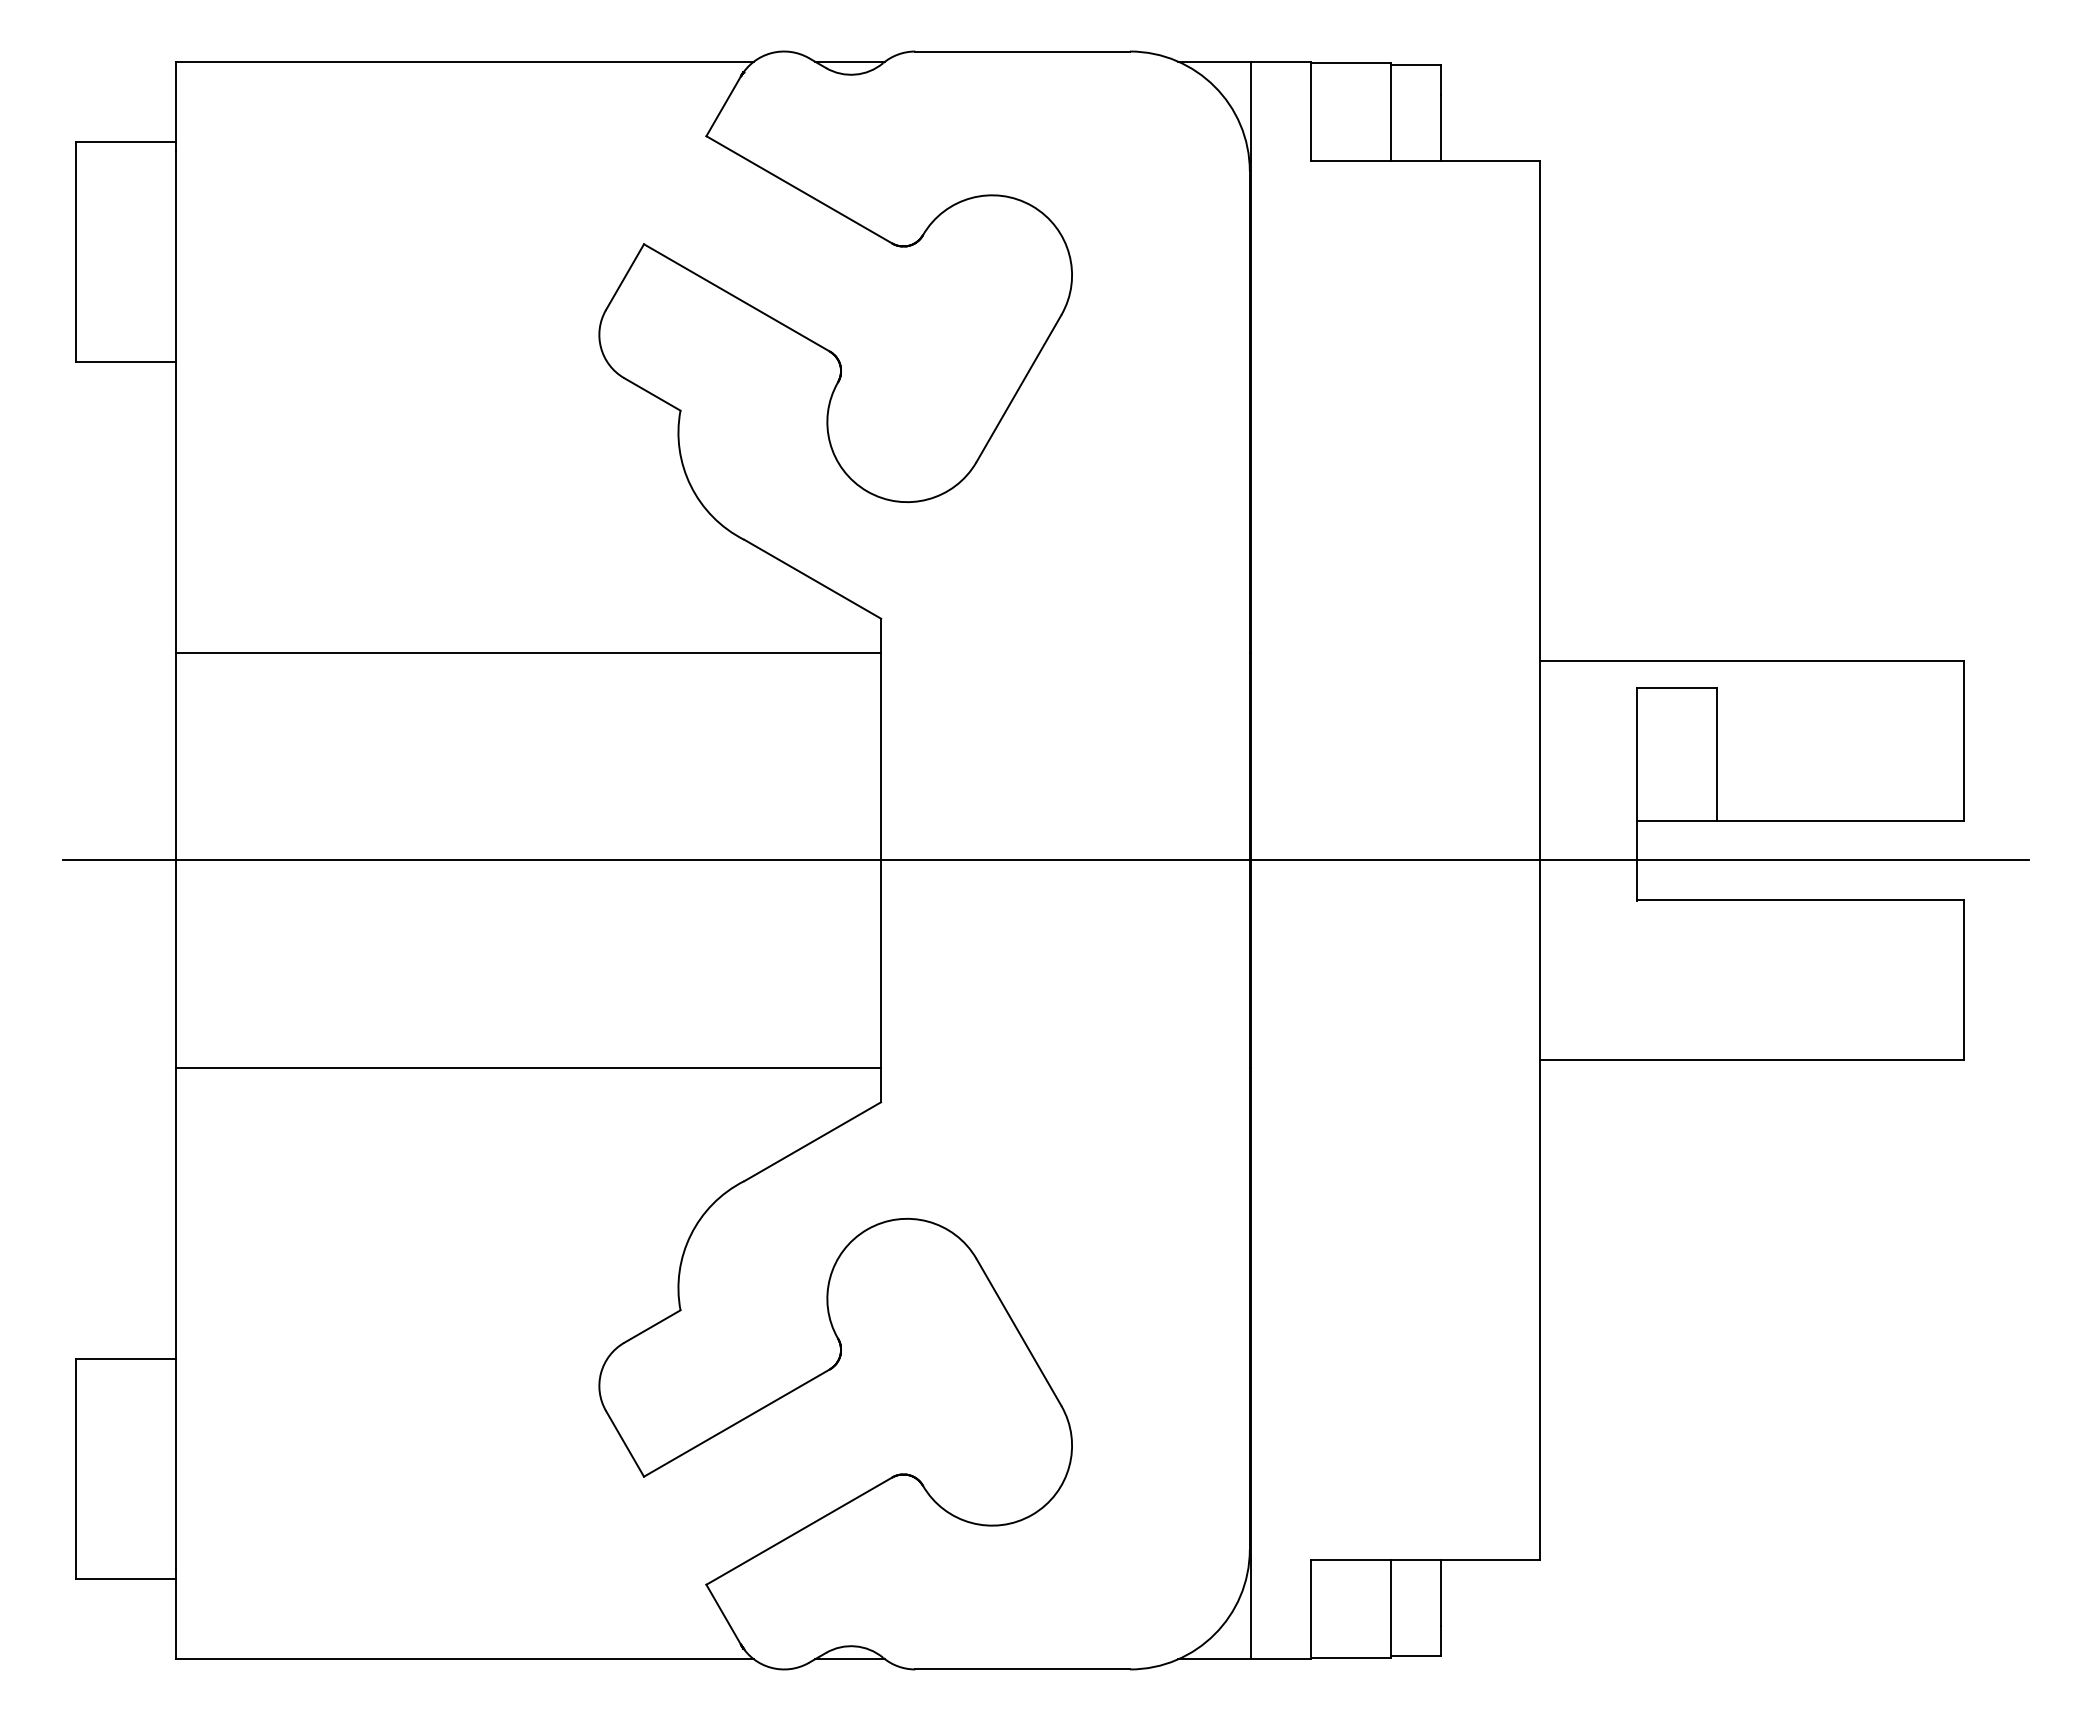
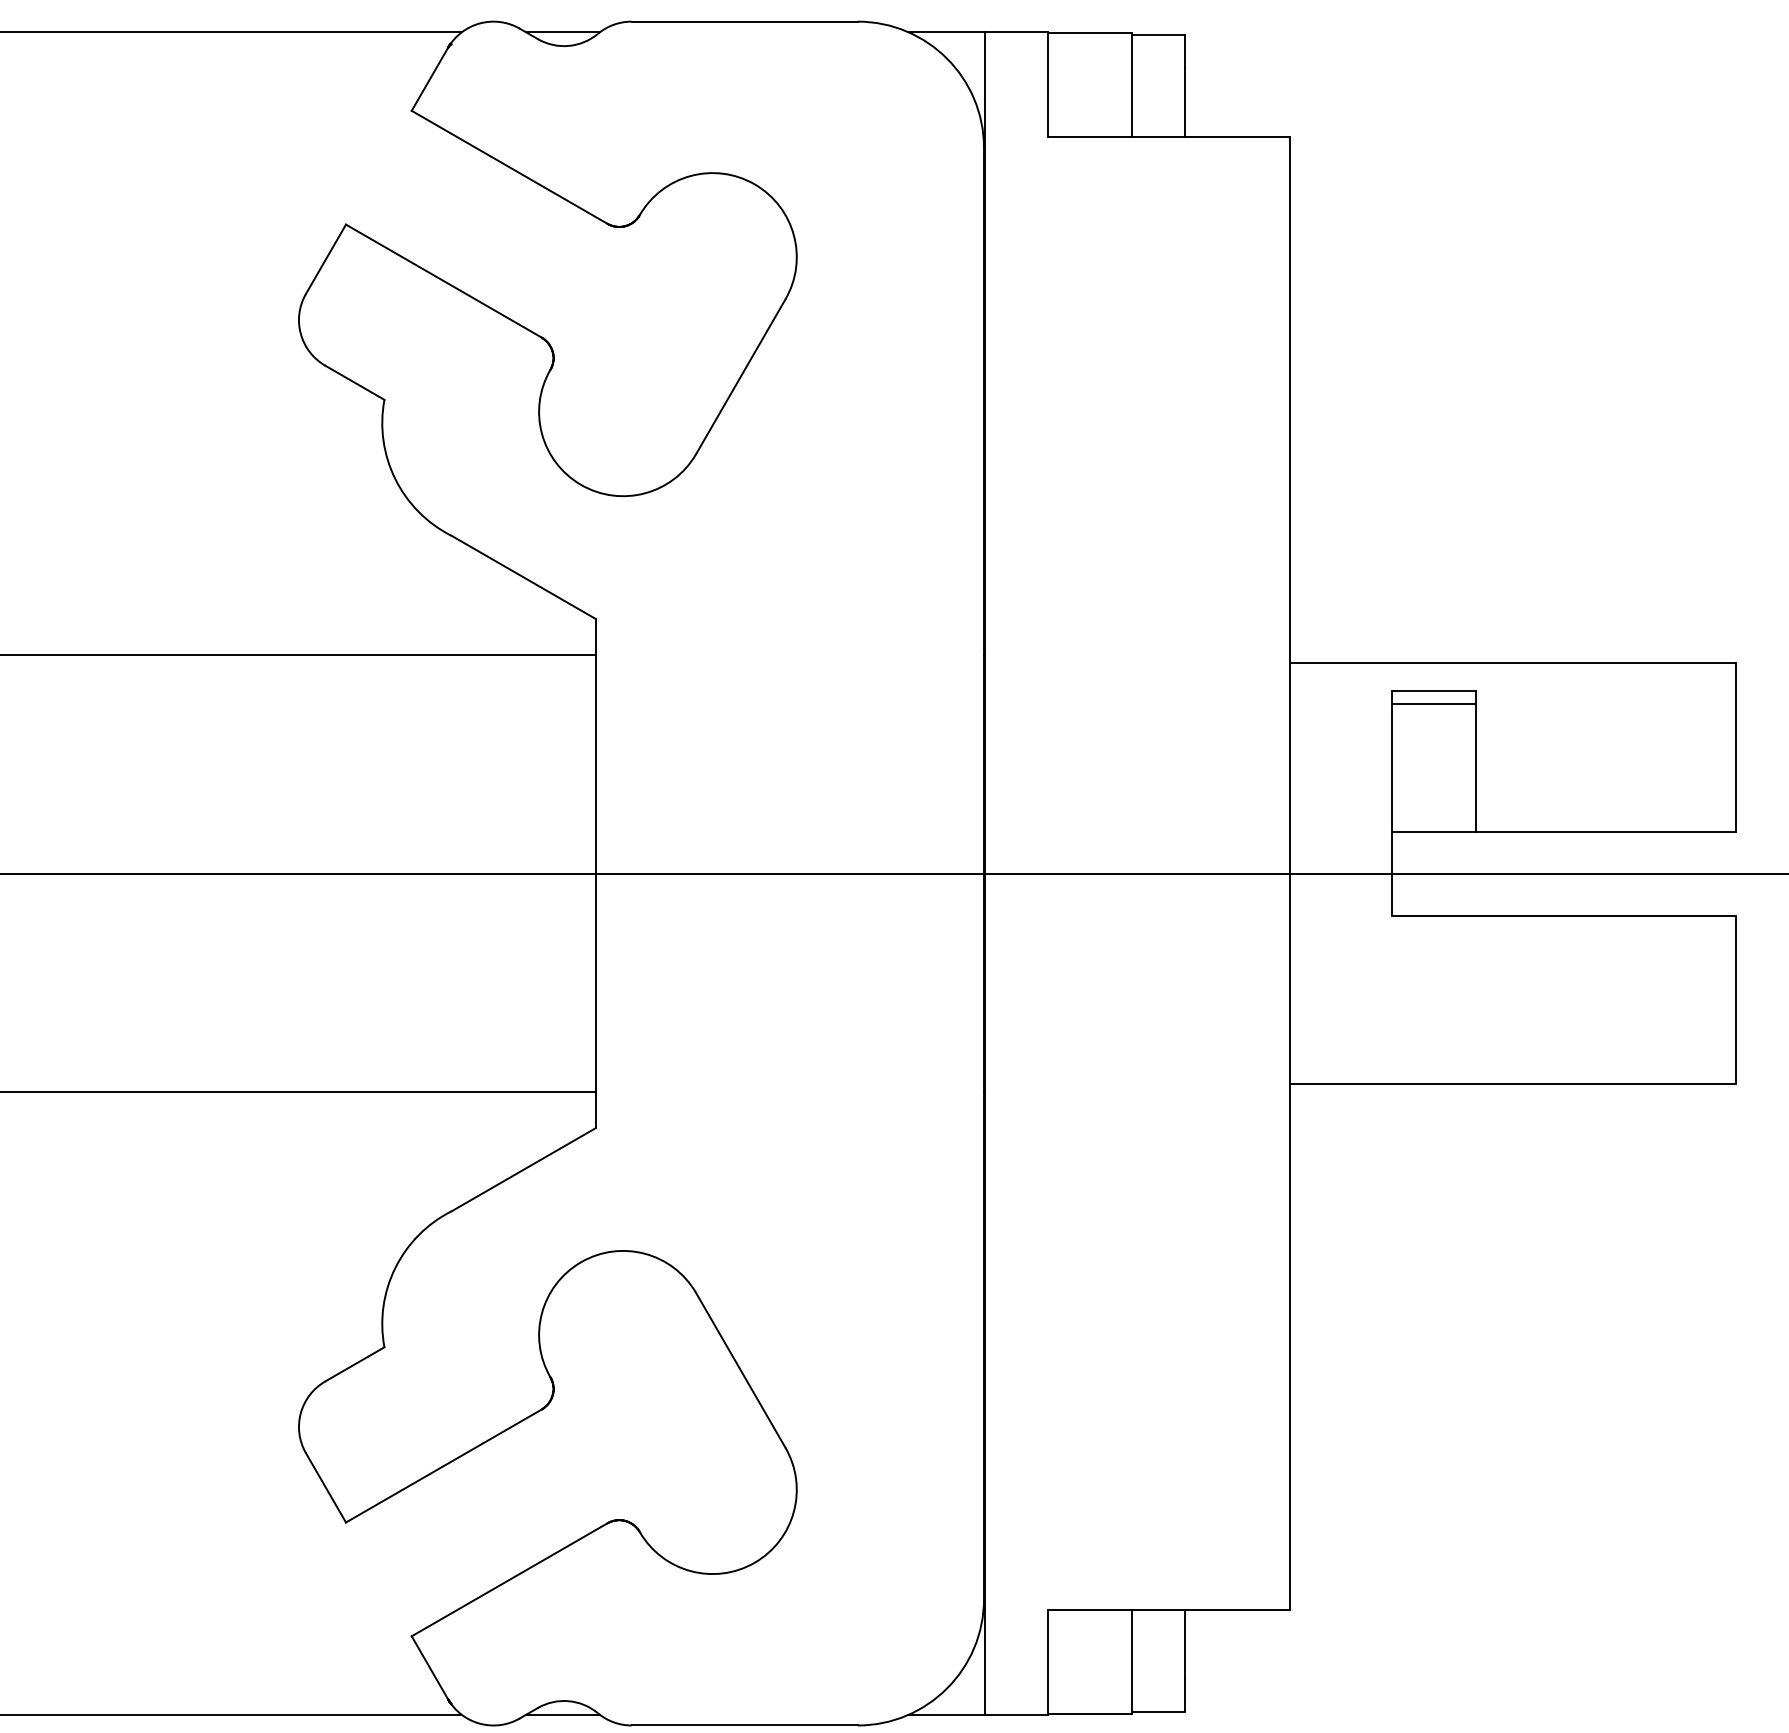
line: (1677, 699) -> (1434, 704), added

